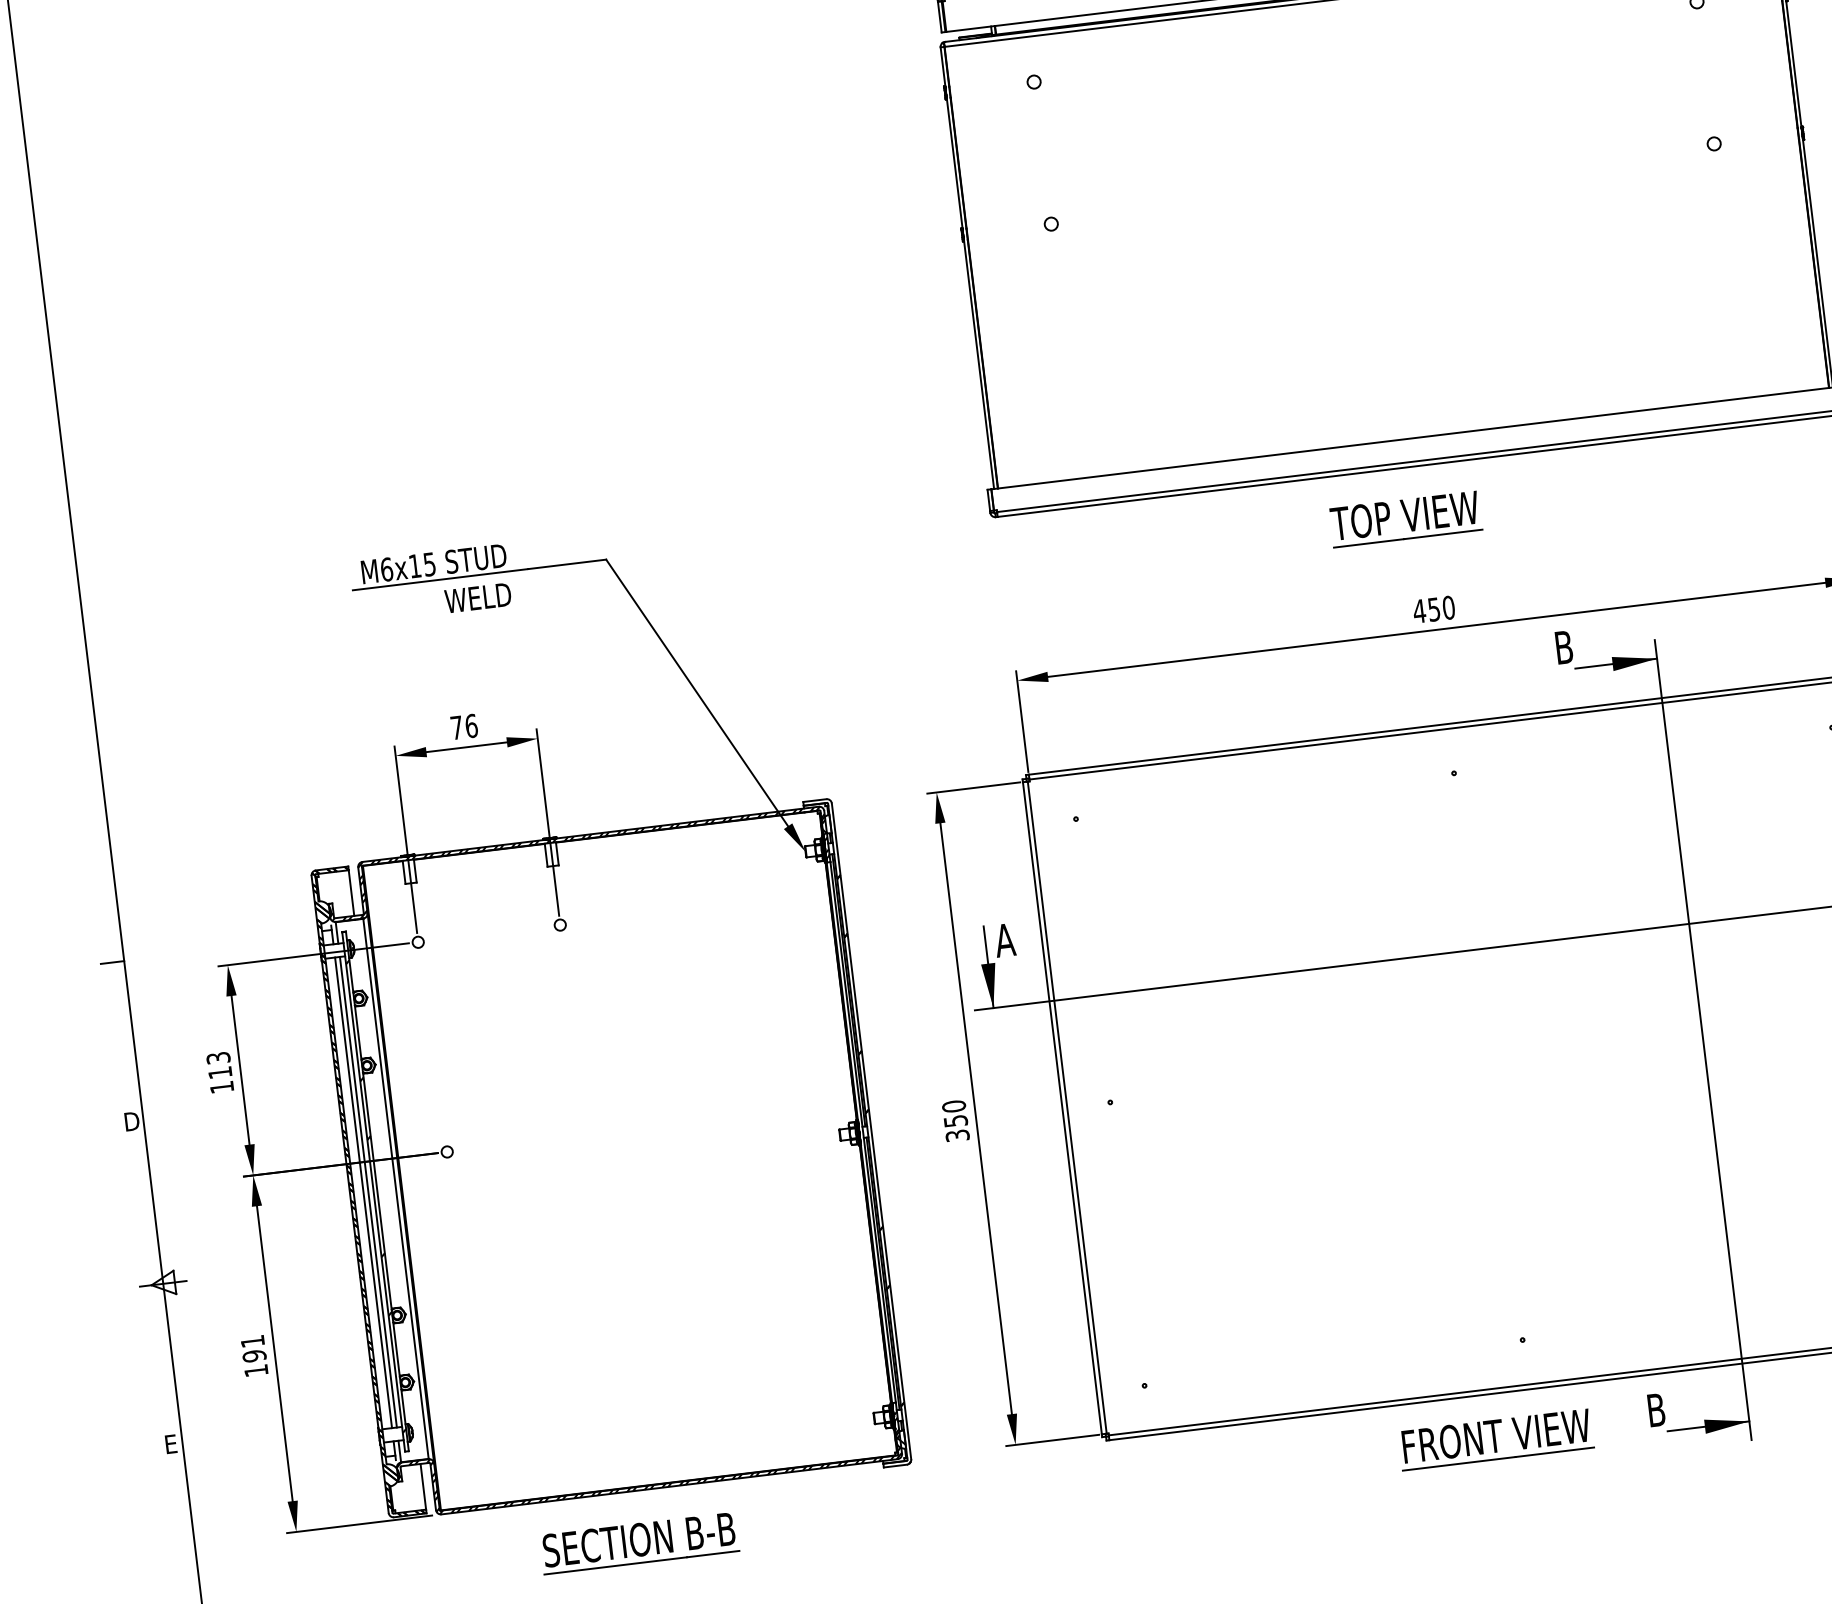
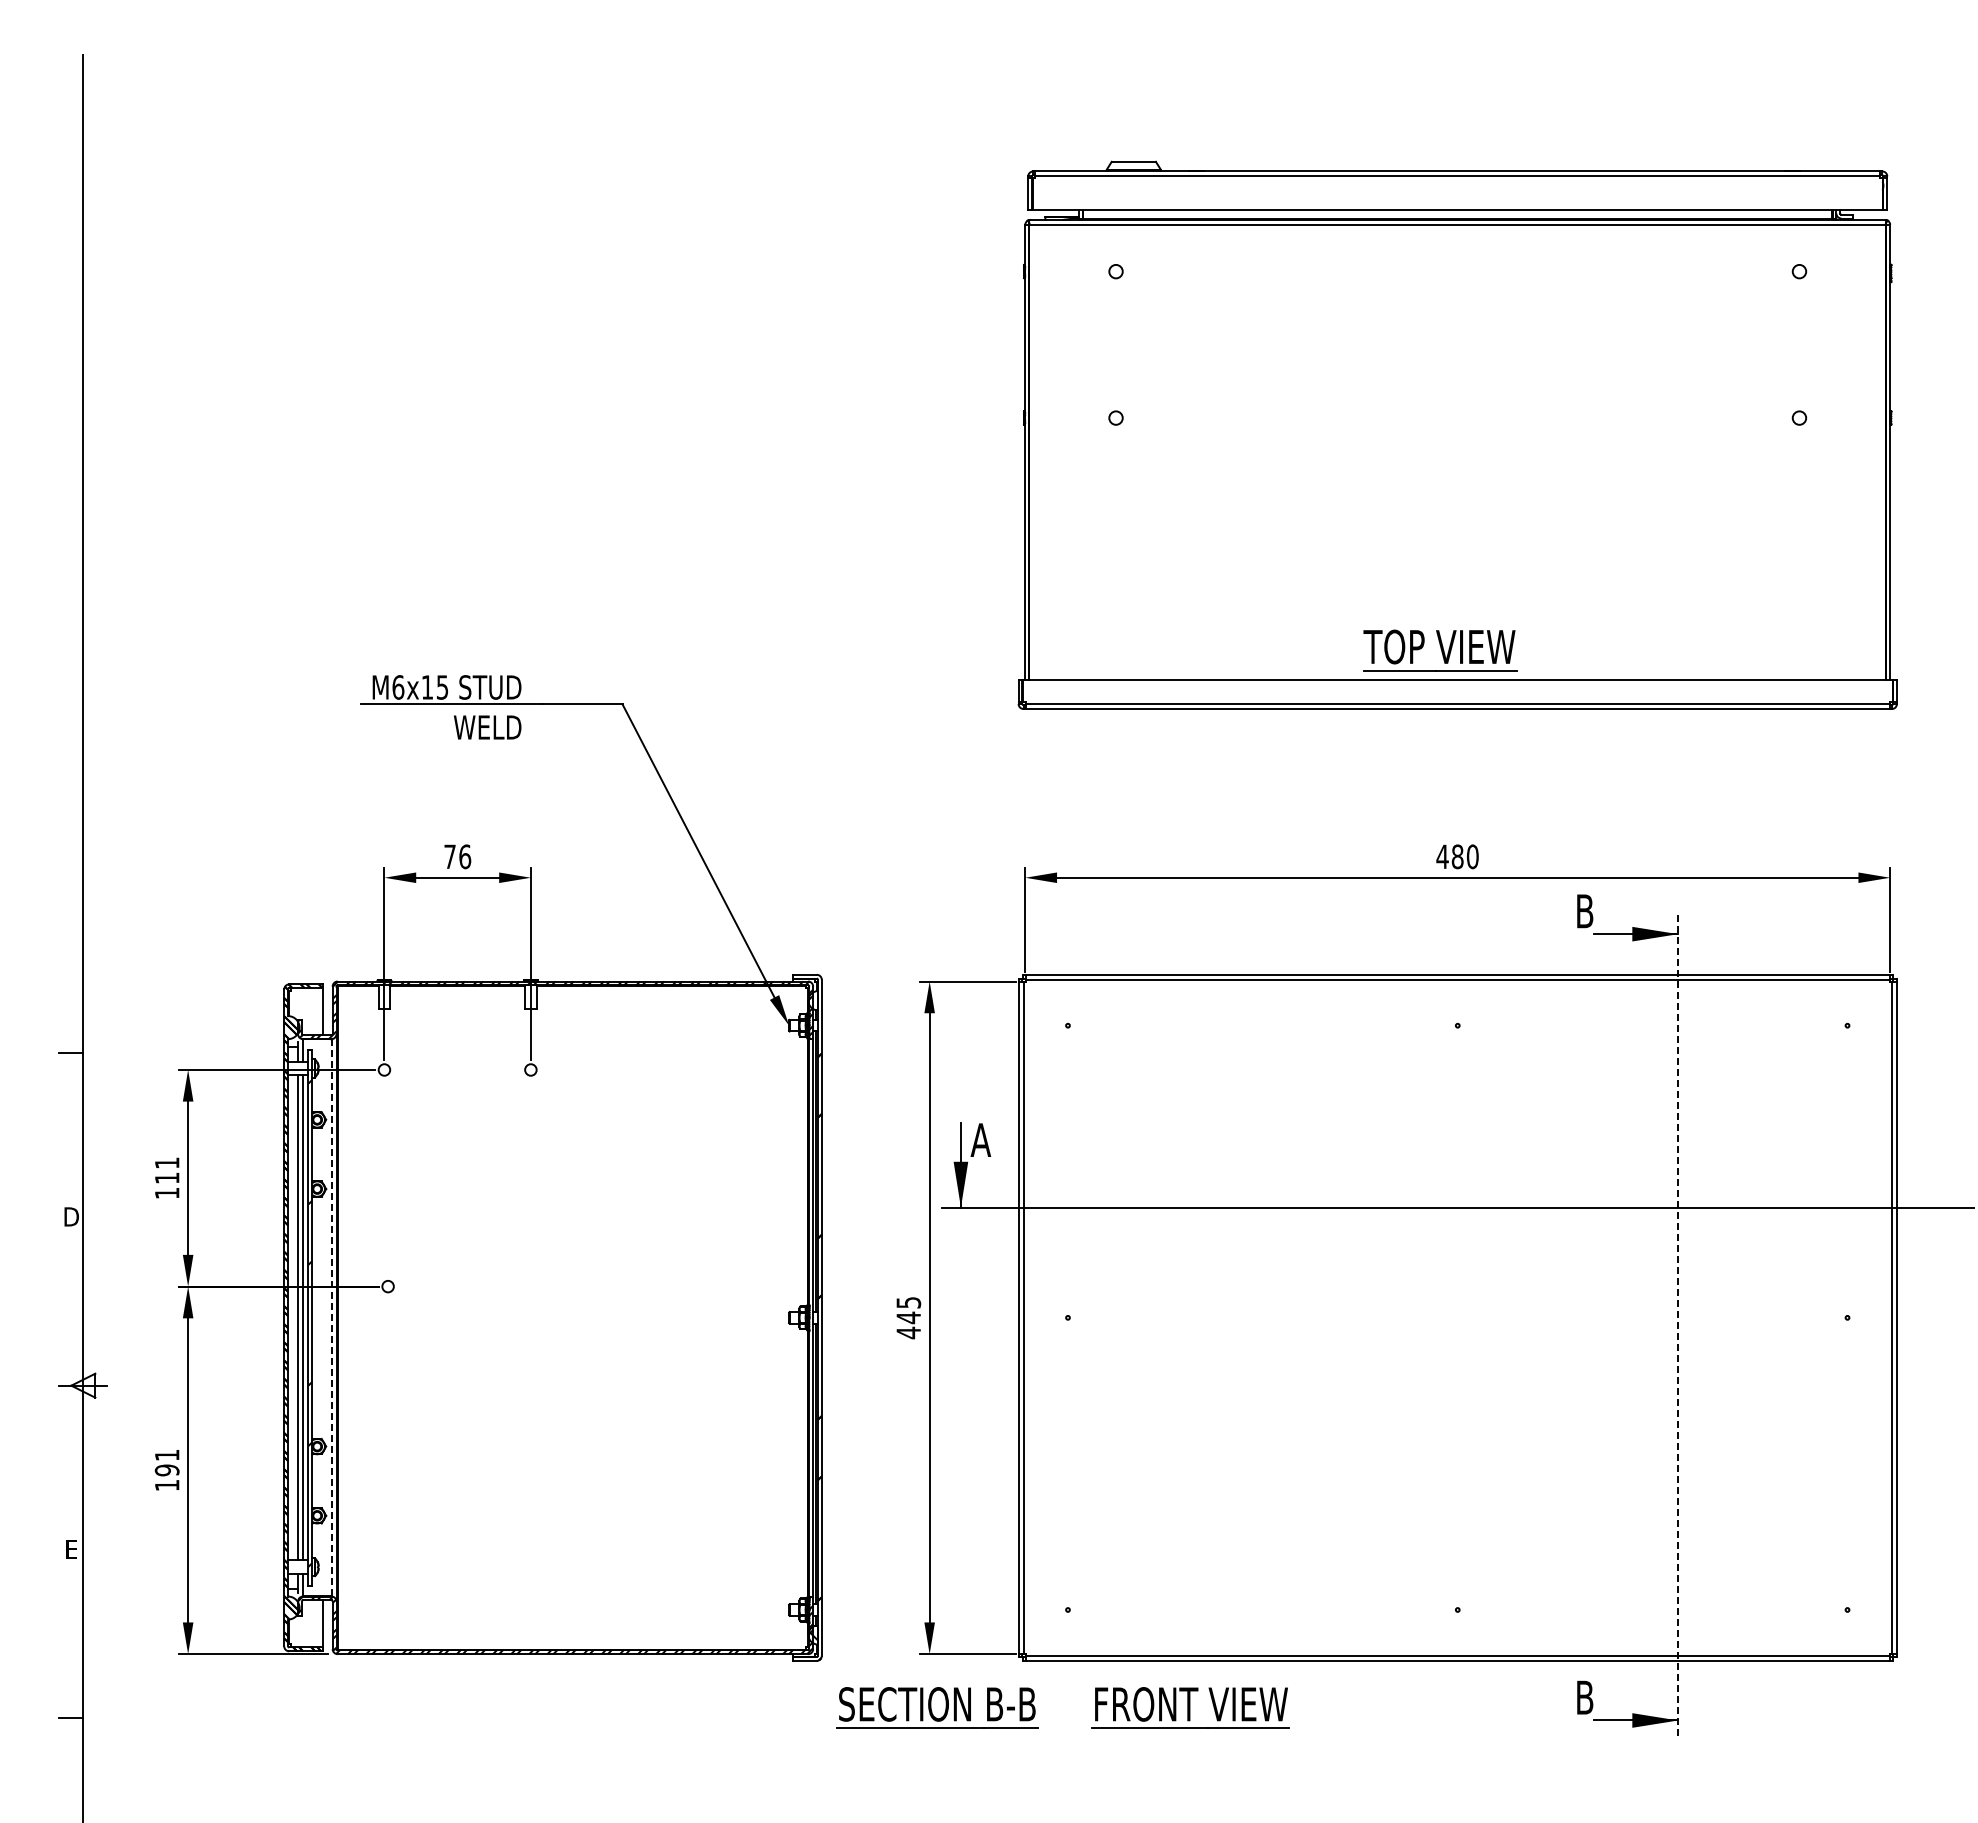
part: (1406, 519) -> (1440, 650), moved
text: (1433, 609) -> (1457, 856), 450 -> 480
line: (1703, 1040) -> (1678, 1327), solid -> dashed
text: (217, 1057) -> (166, 1162), 113 -> 111
text: (955, 1120) -> (908, 1317), 350 -> 445
line: (395, 1188) -> (331, 1317), solid -> dashed
part: (1496, 1439) -> (1190, 1707), moved
part: (639, 1542) -> (937, 1707), moved

